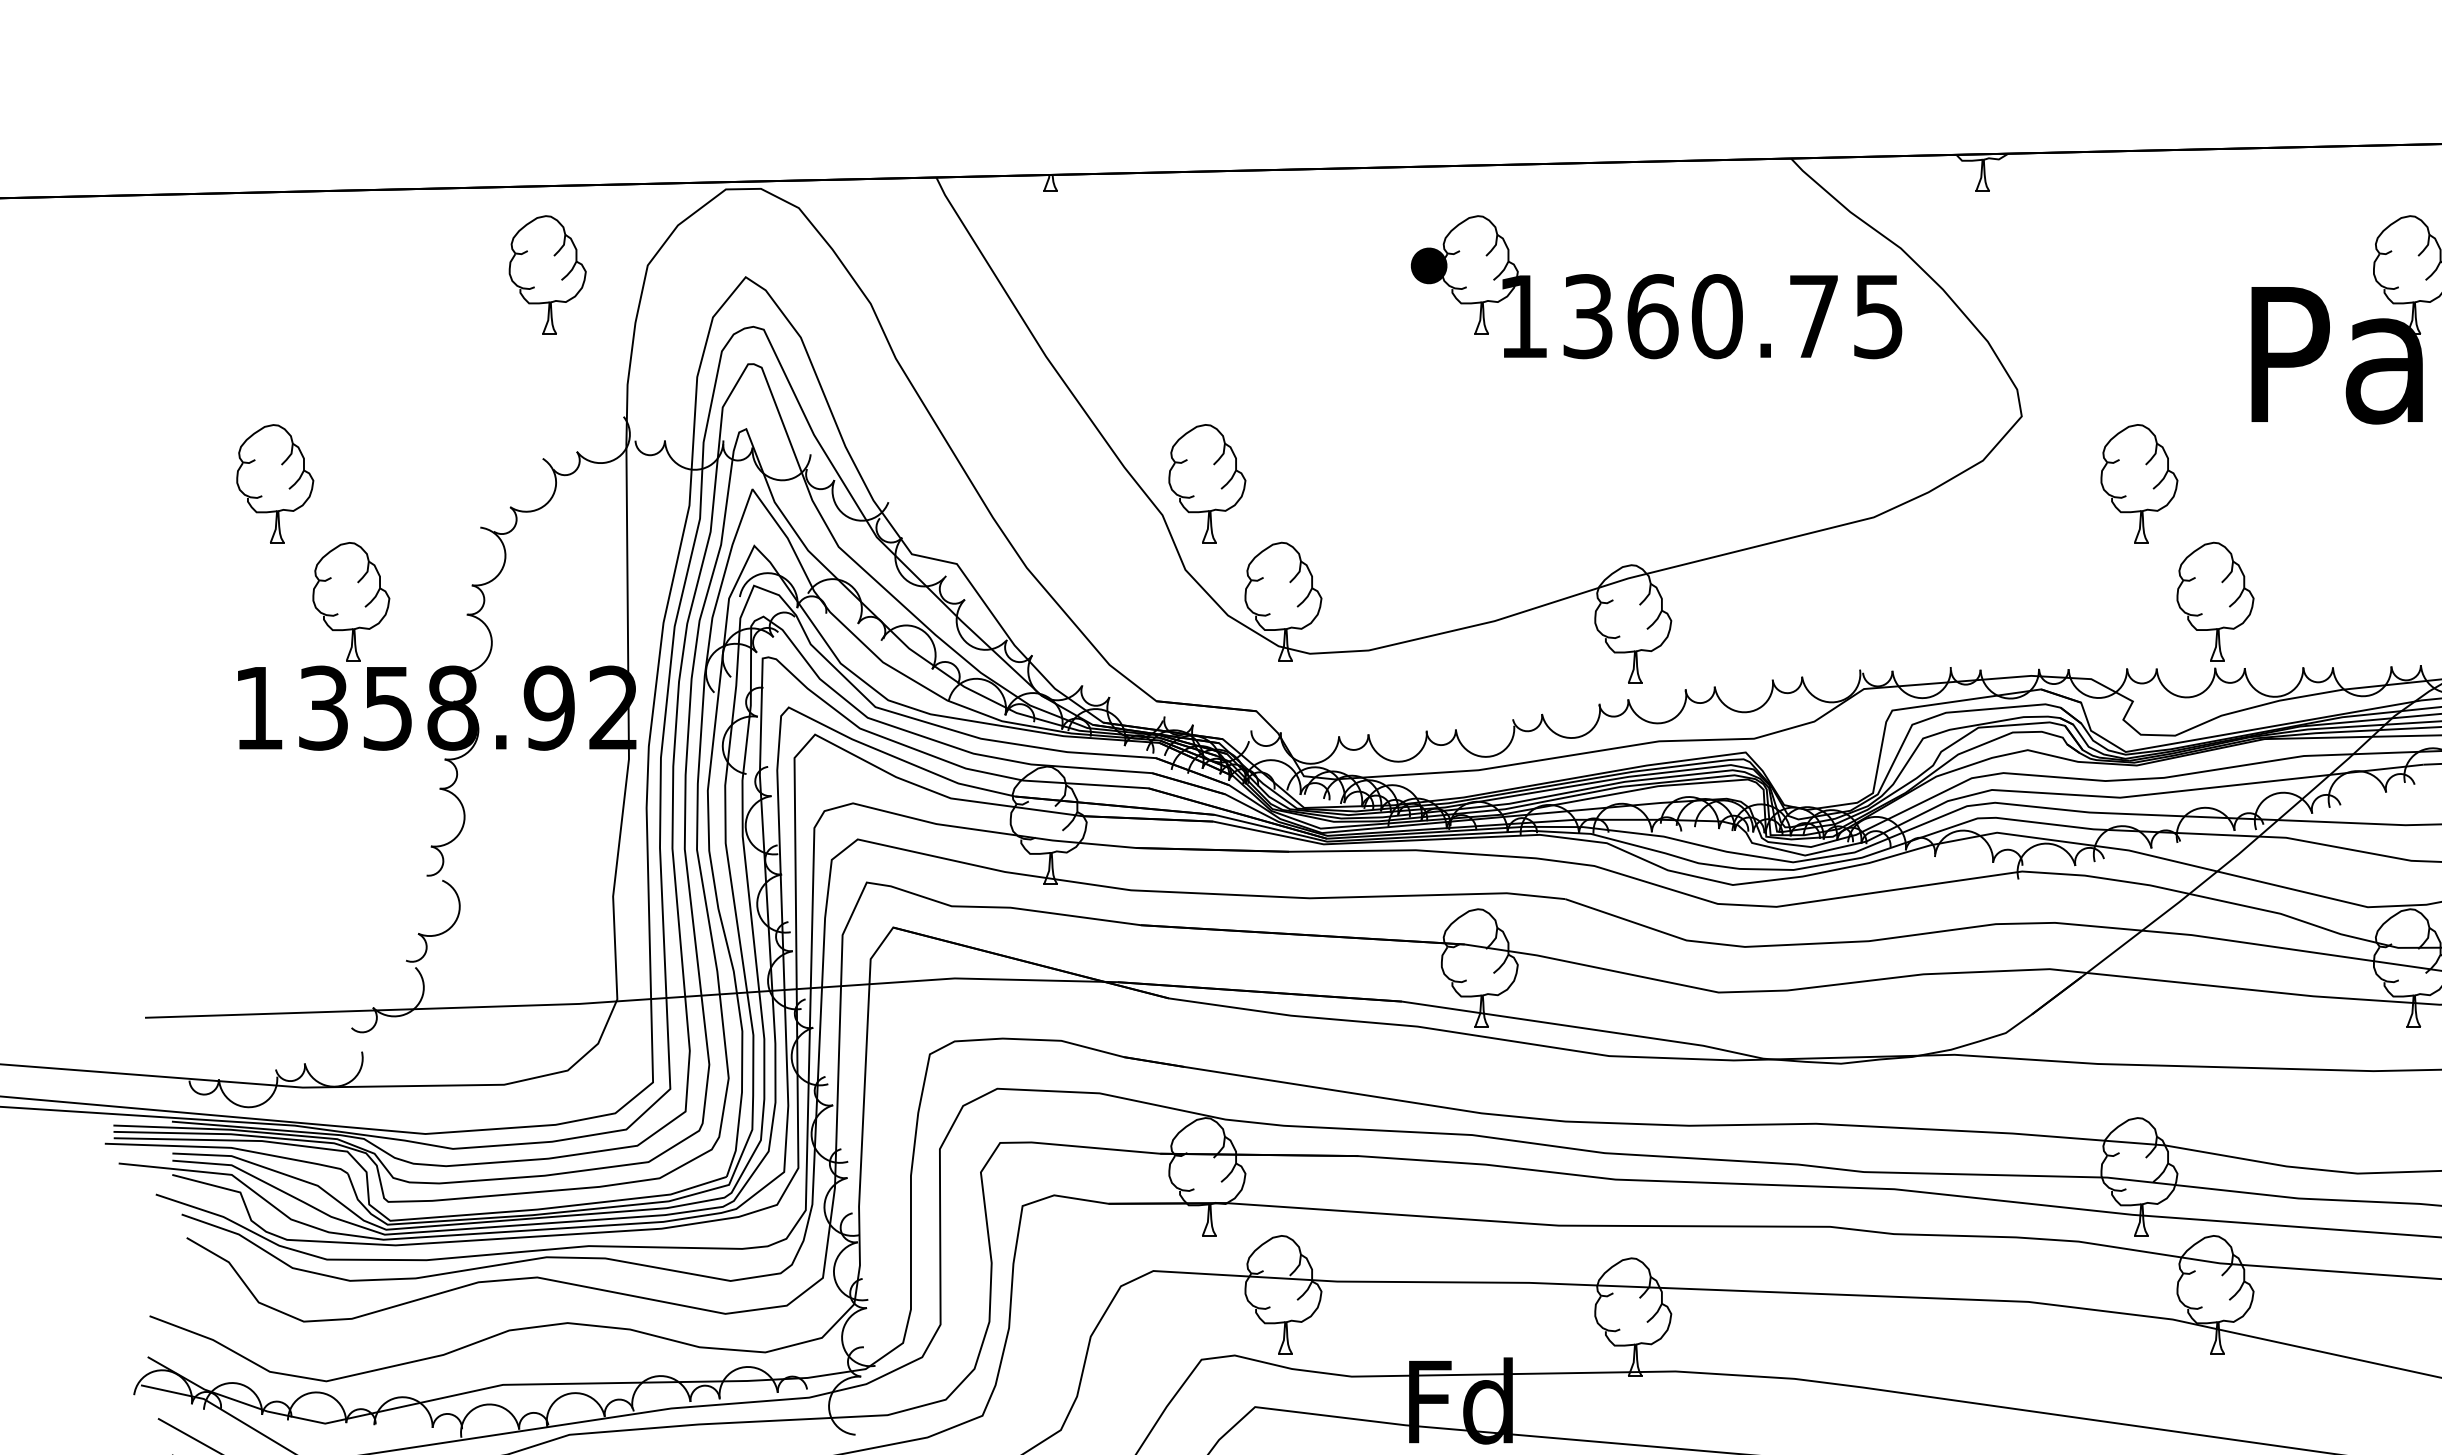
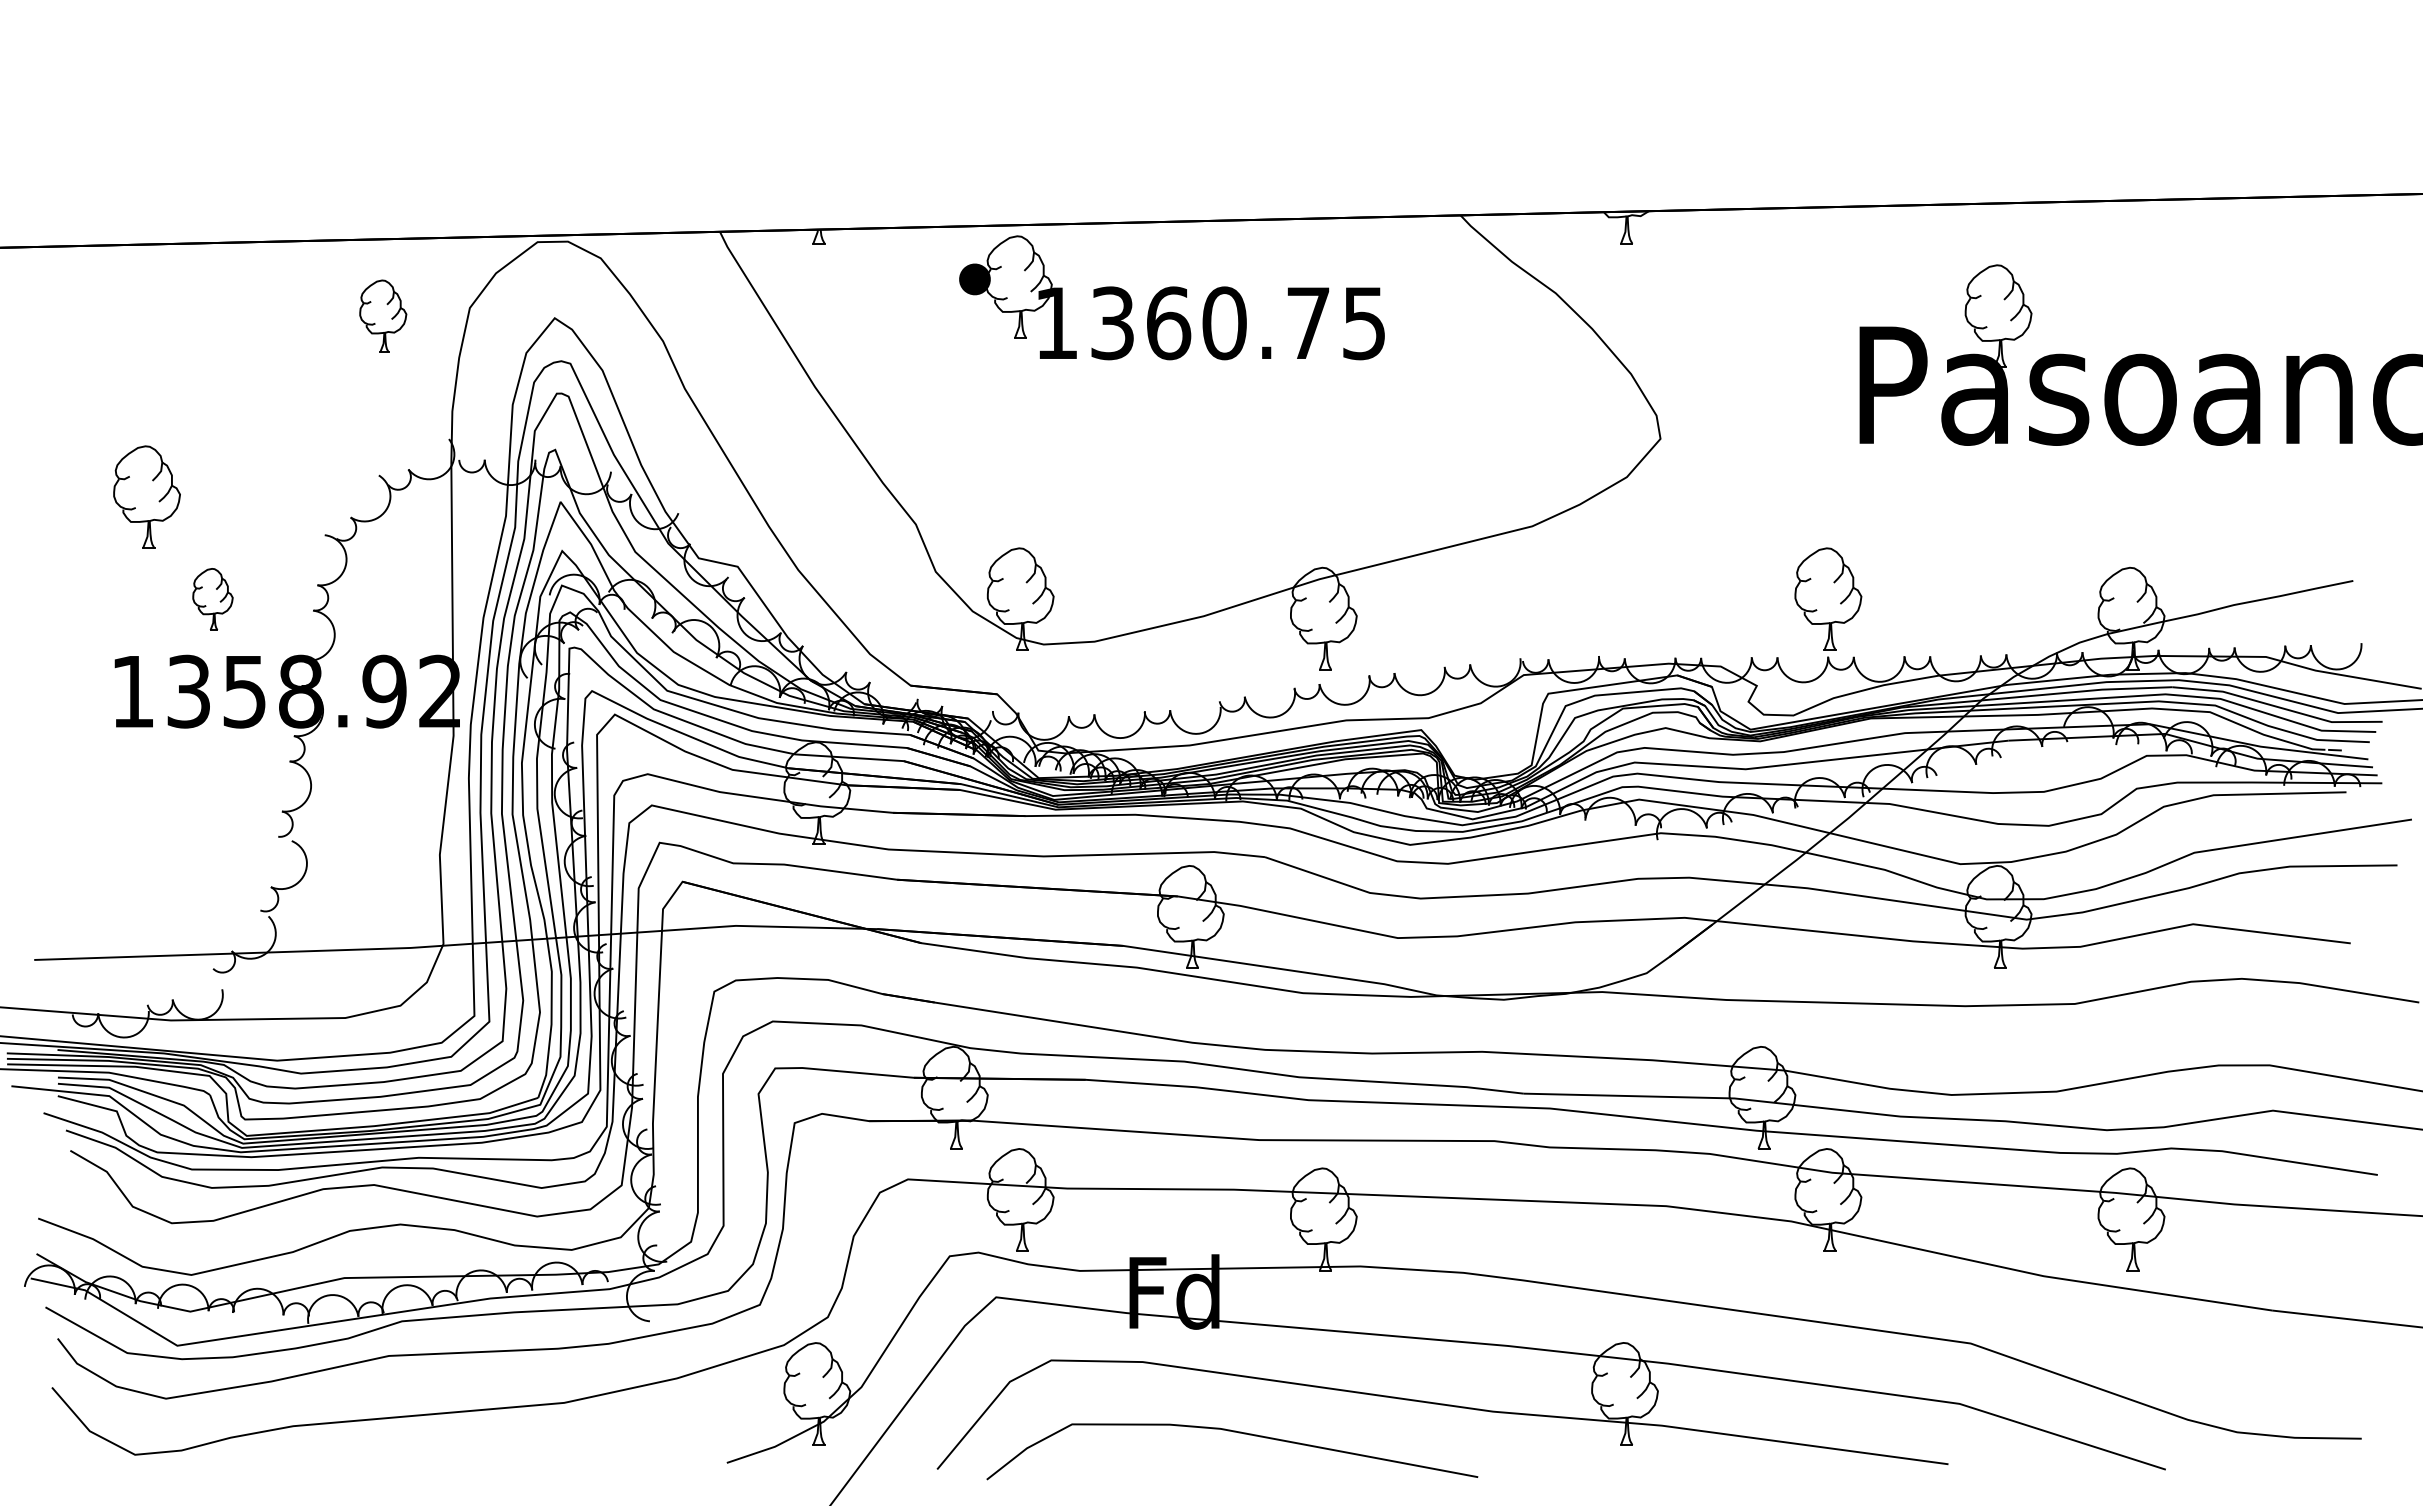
part: (548, 274) -> (383, 315), size x0.7
part: (1655, 286) -> (1171, 297), moved
part: (1207, 482) -> (954, 496), removed
part: (2139, 482) -> (1762, 496), removed
part: (350, 601) -> (212, 599), size x0.6

